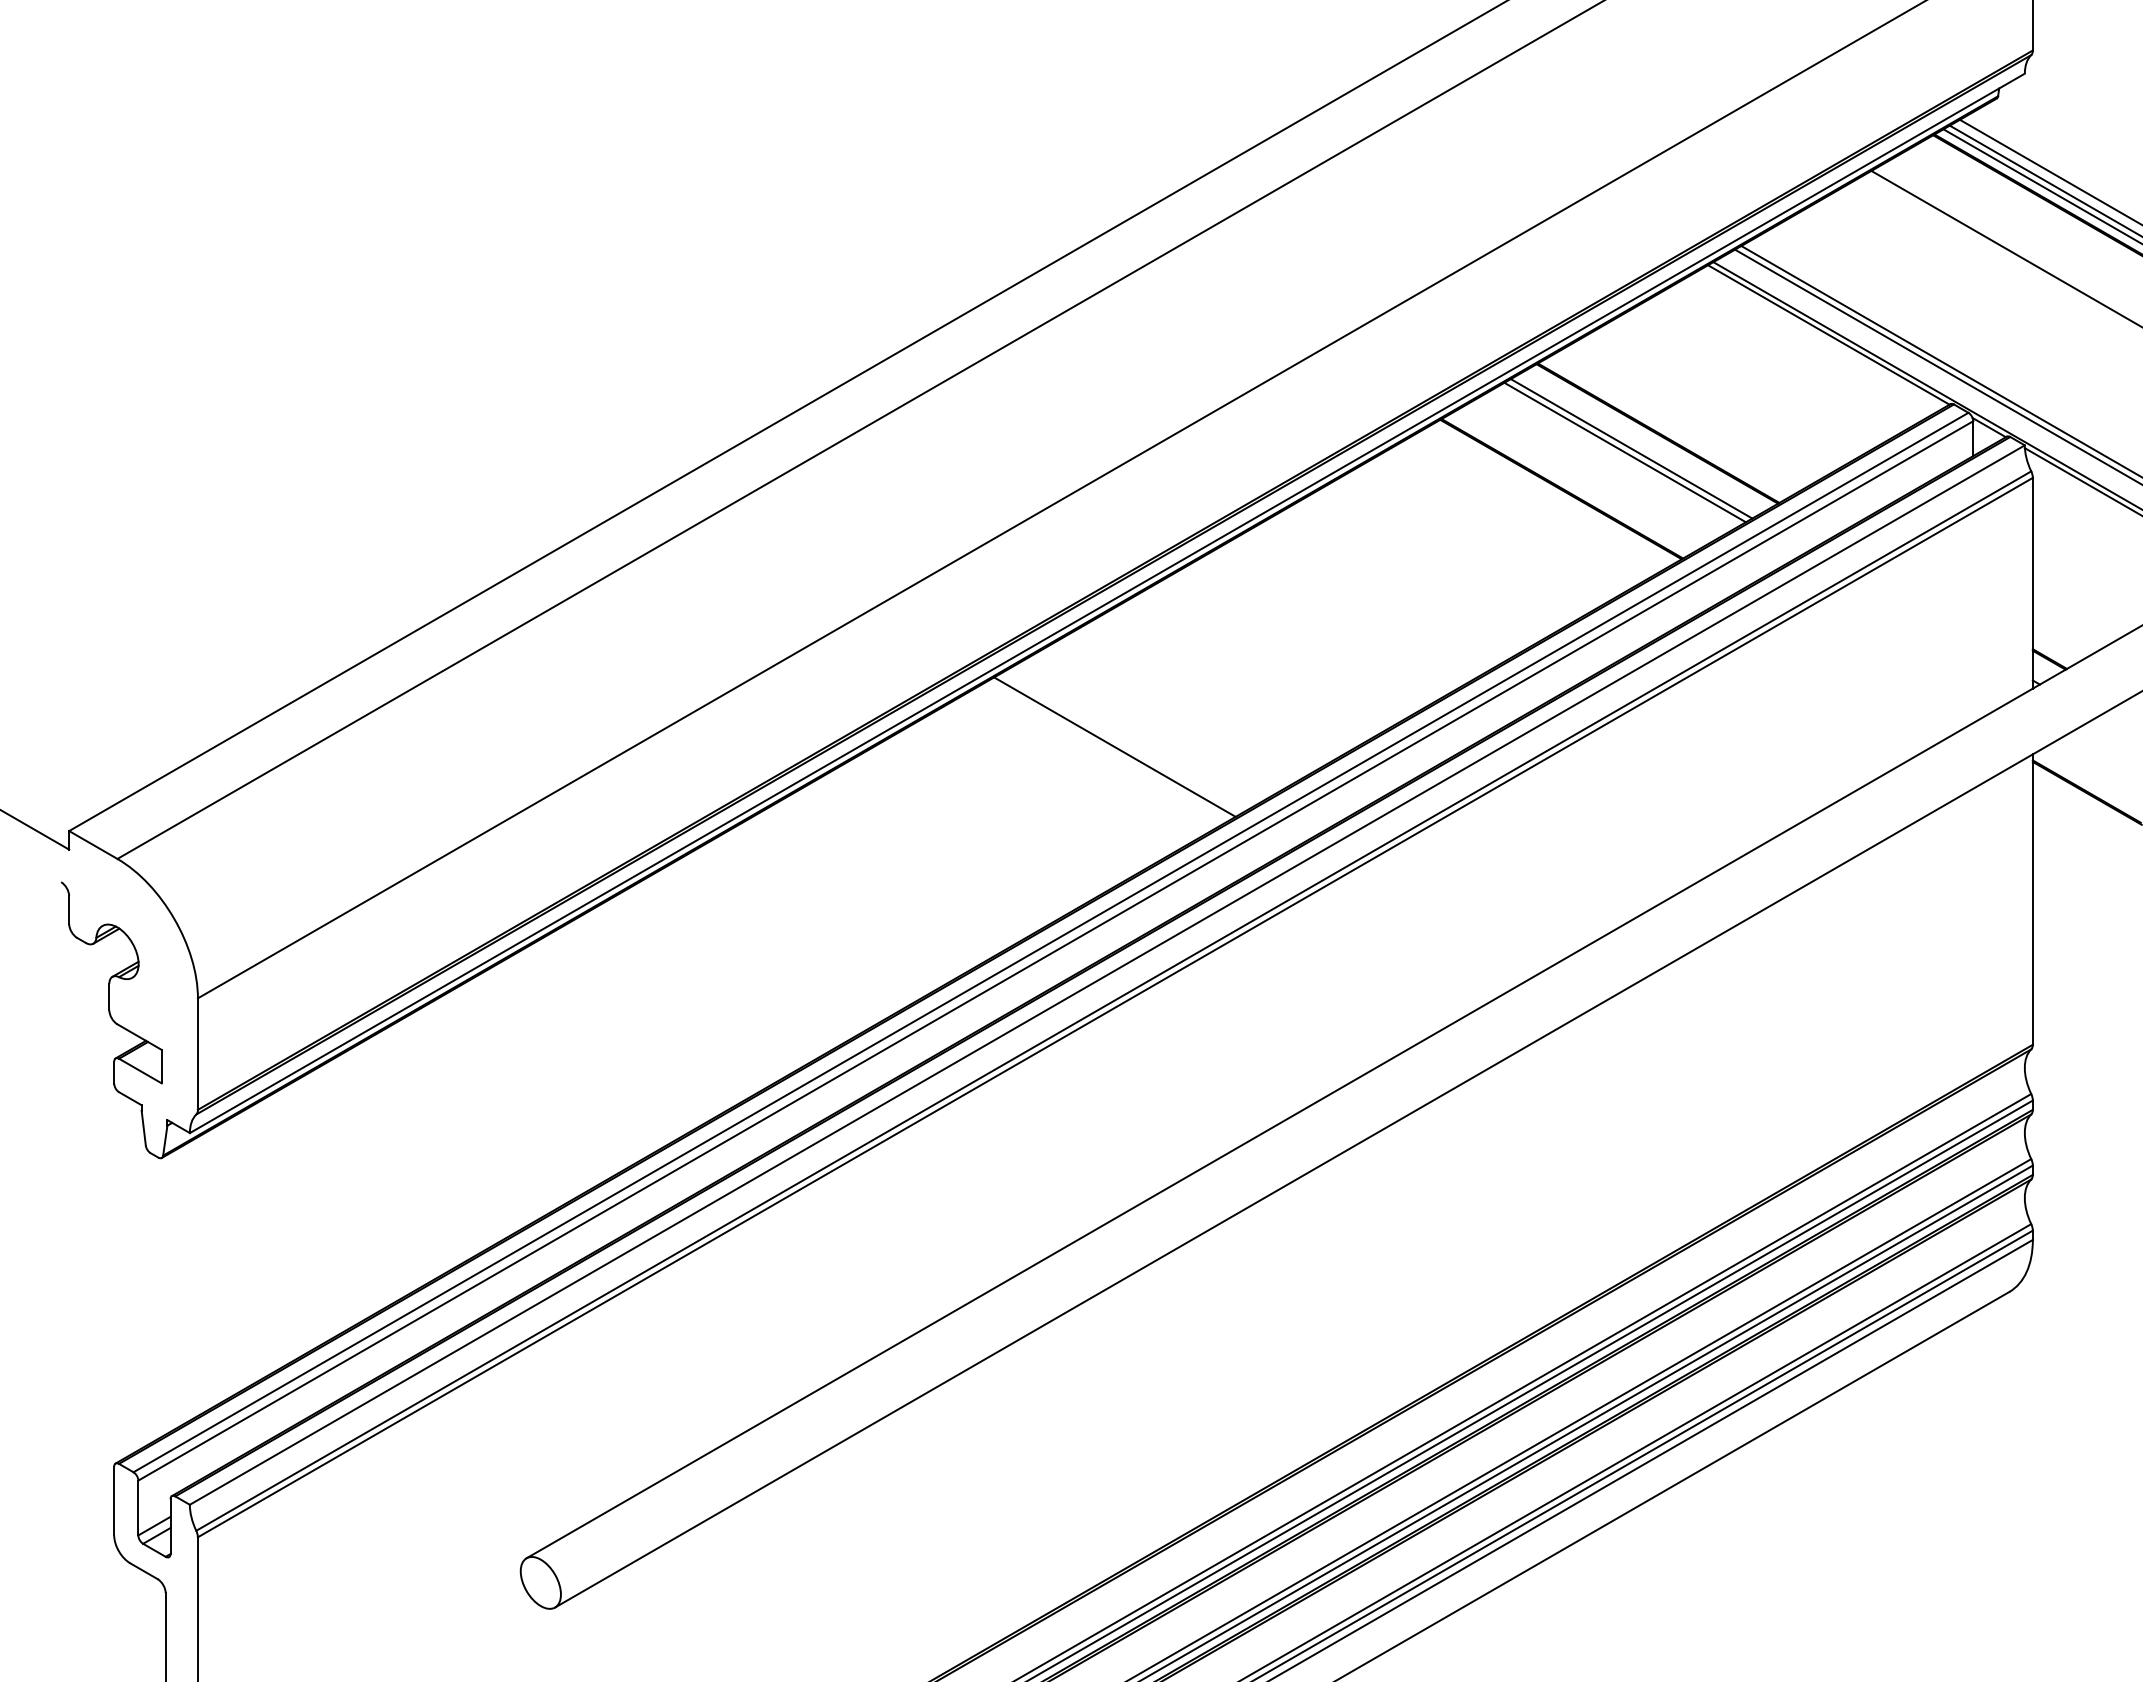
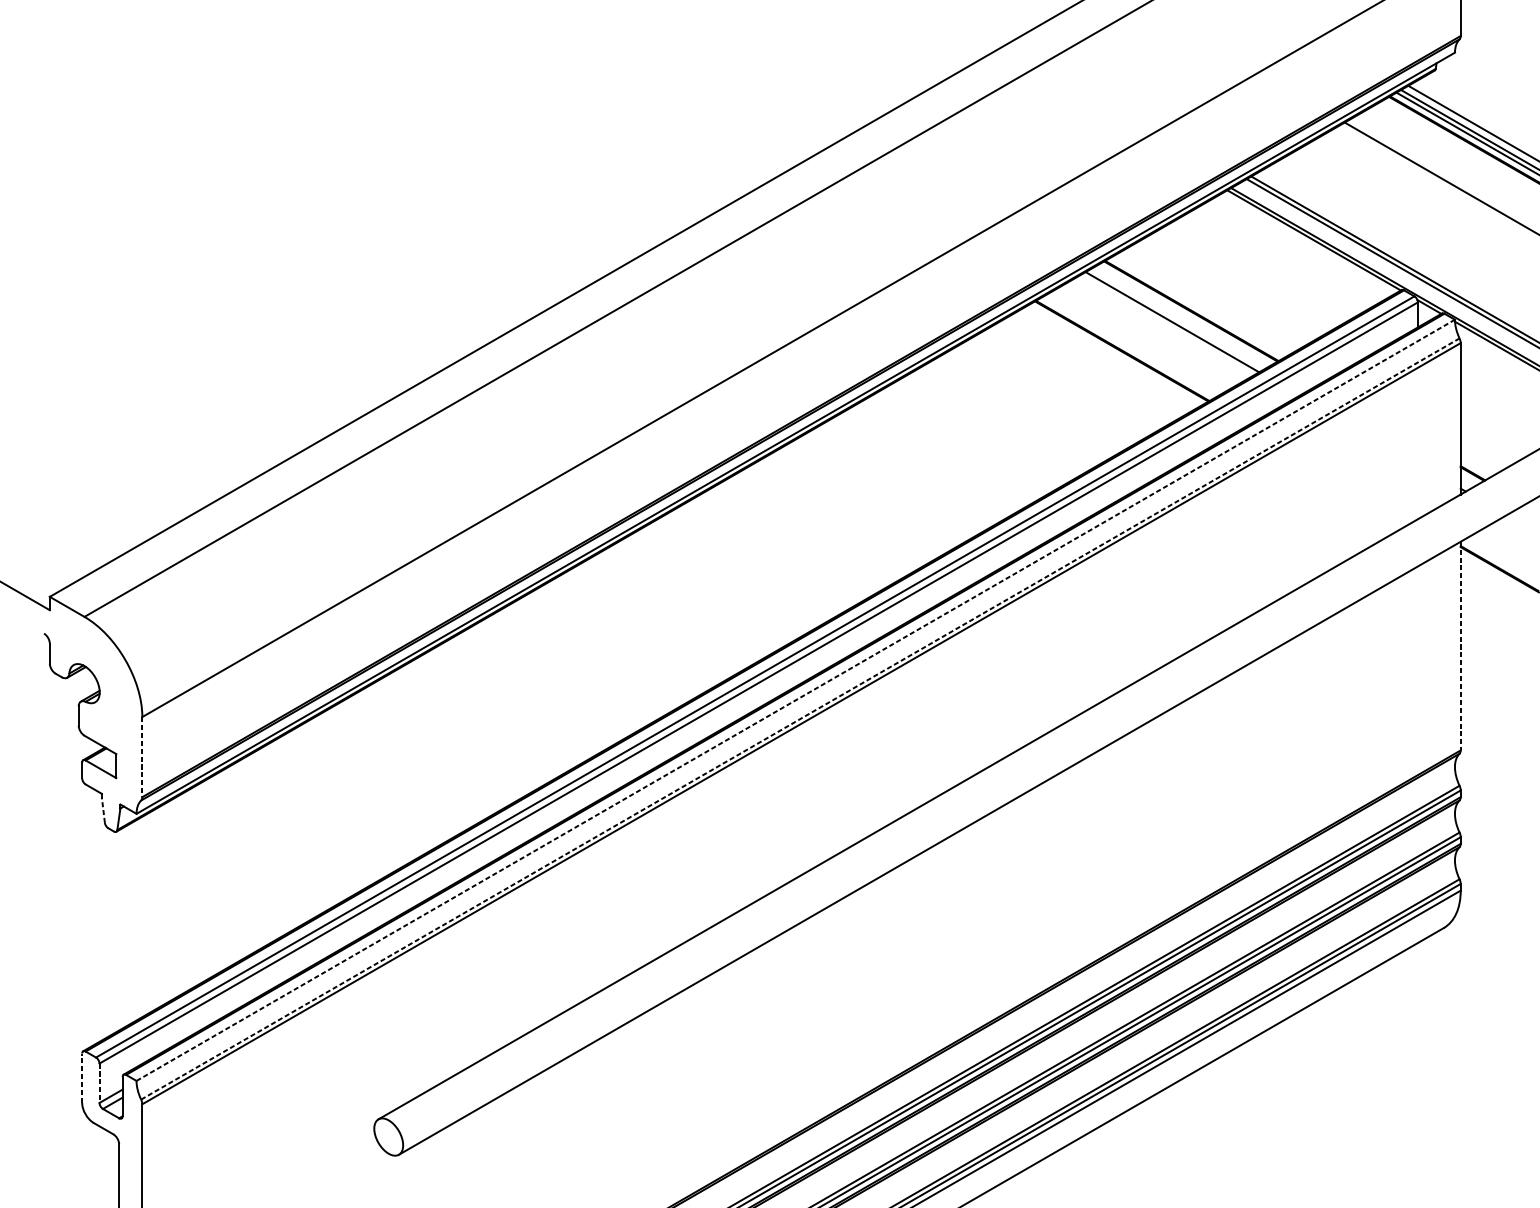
line: (1624, 452) -> (1167, 324), removed
line: (1114, 746) -> (800, 536), removed
line: (2032, 900) -> (1460, 646), solid -> dashed
line: (1107, 974) -> (795, 699), solid -> dashed
line: (1114, 1000) -> (800, 718), solid -> dashed
line: (197, 1054) -> (142, 757), solid -> dashed
line: (143, 1128) -> (103, 810), solid -> dashed
line: (114, 1500) -> (82, 1077), solid -> dashed
line: (138, 1508) -> (99, 1083), solid -> dashed

